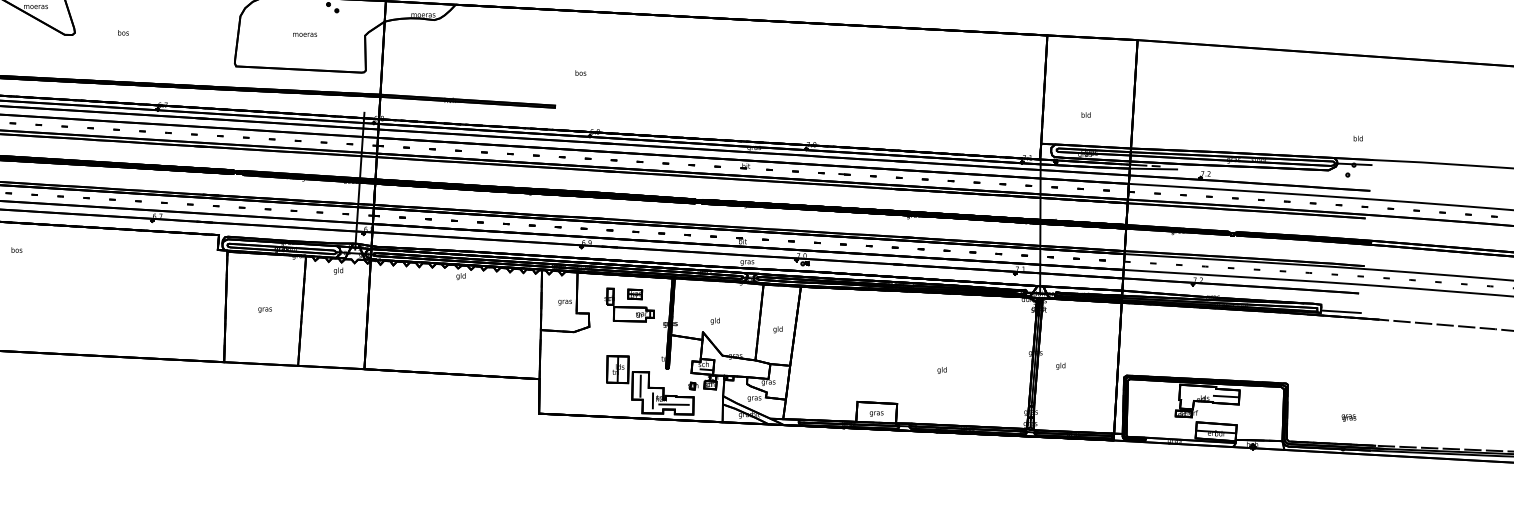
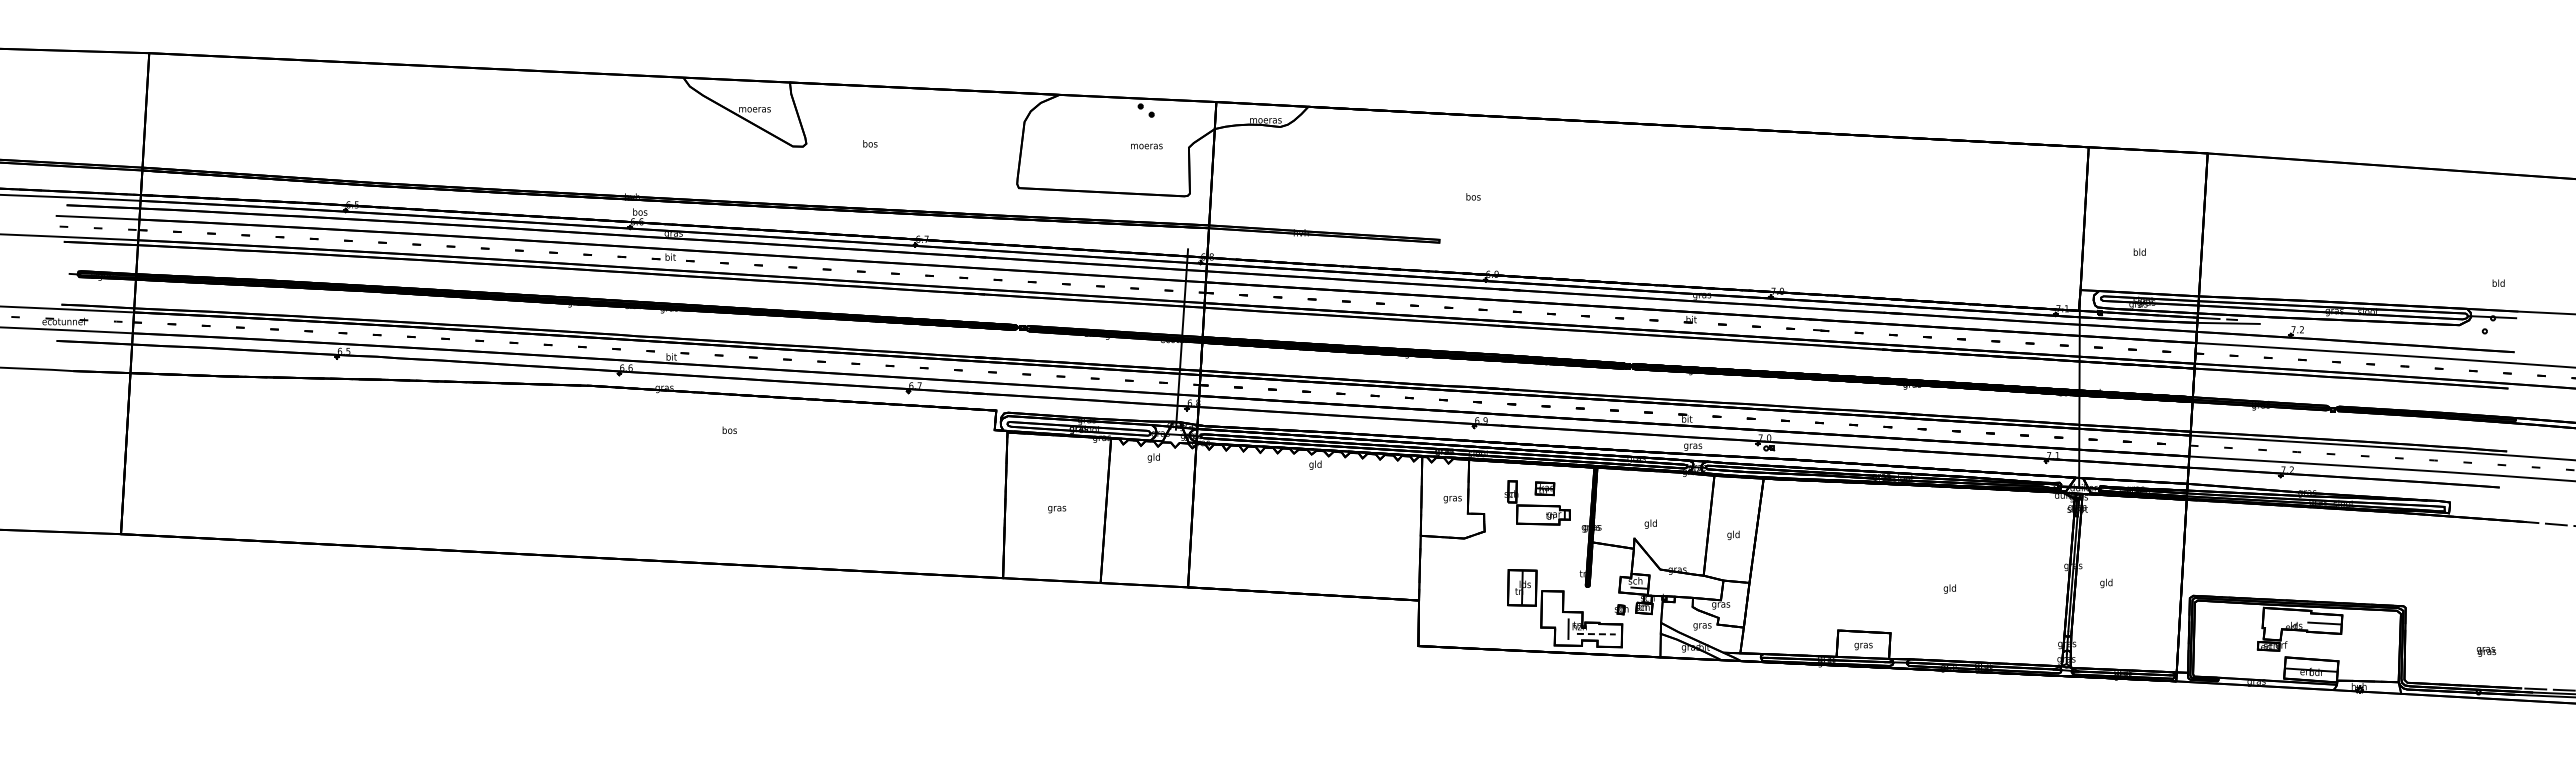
text: (304, 34) -> (1146, 146), moved
line: (1341, 311) -> (2476, 511), removed
line: (640, 385) -> (1552, 609), removed
line: (674, 404) -> (1596, 634), solid -> dashed

